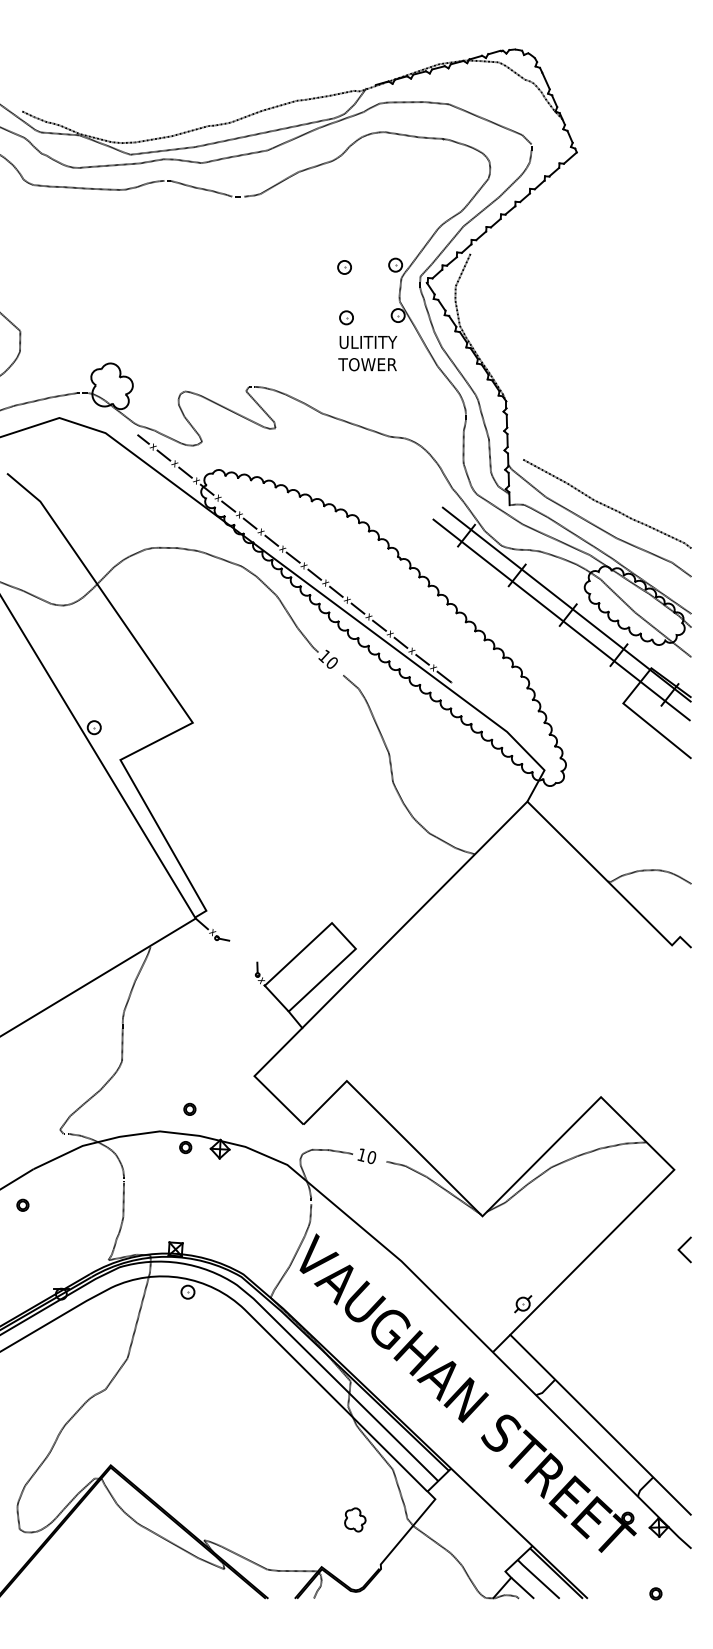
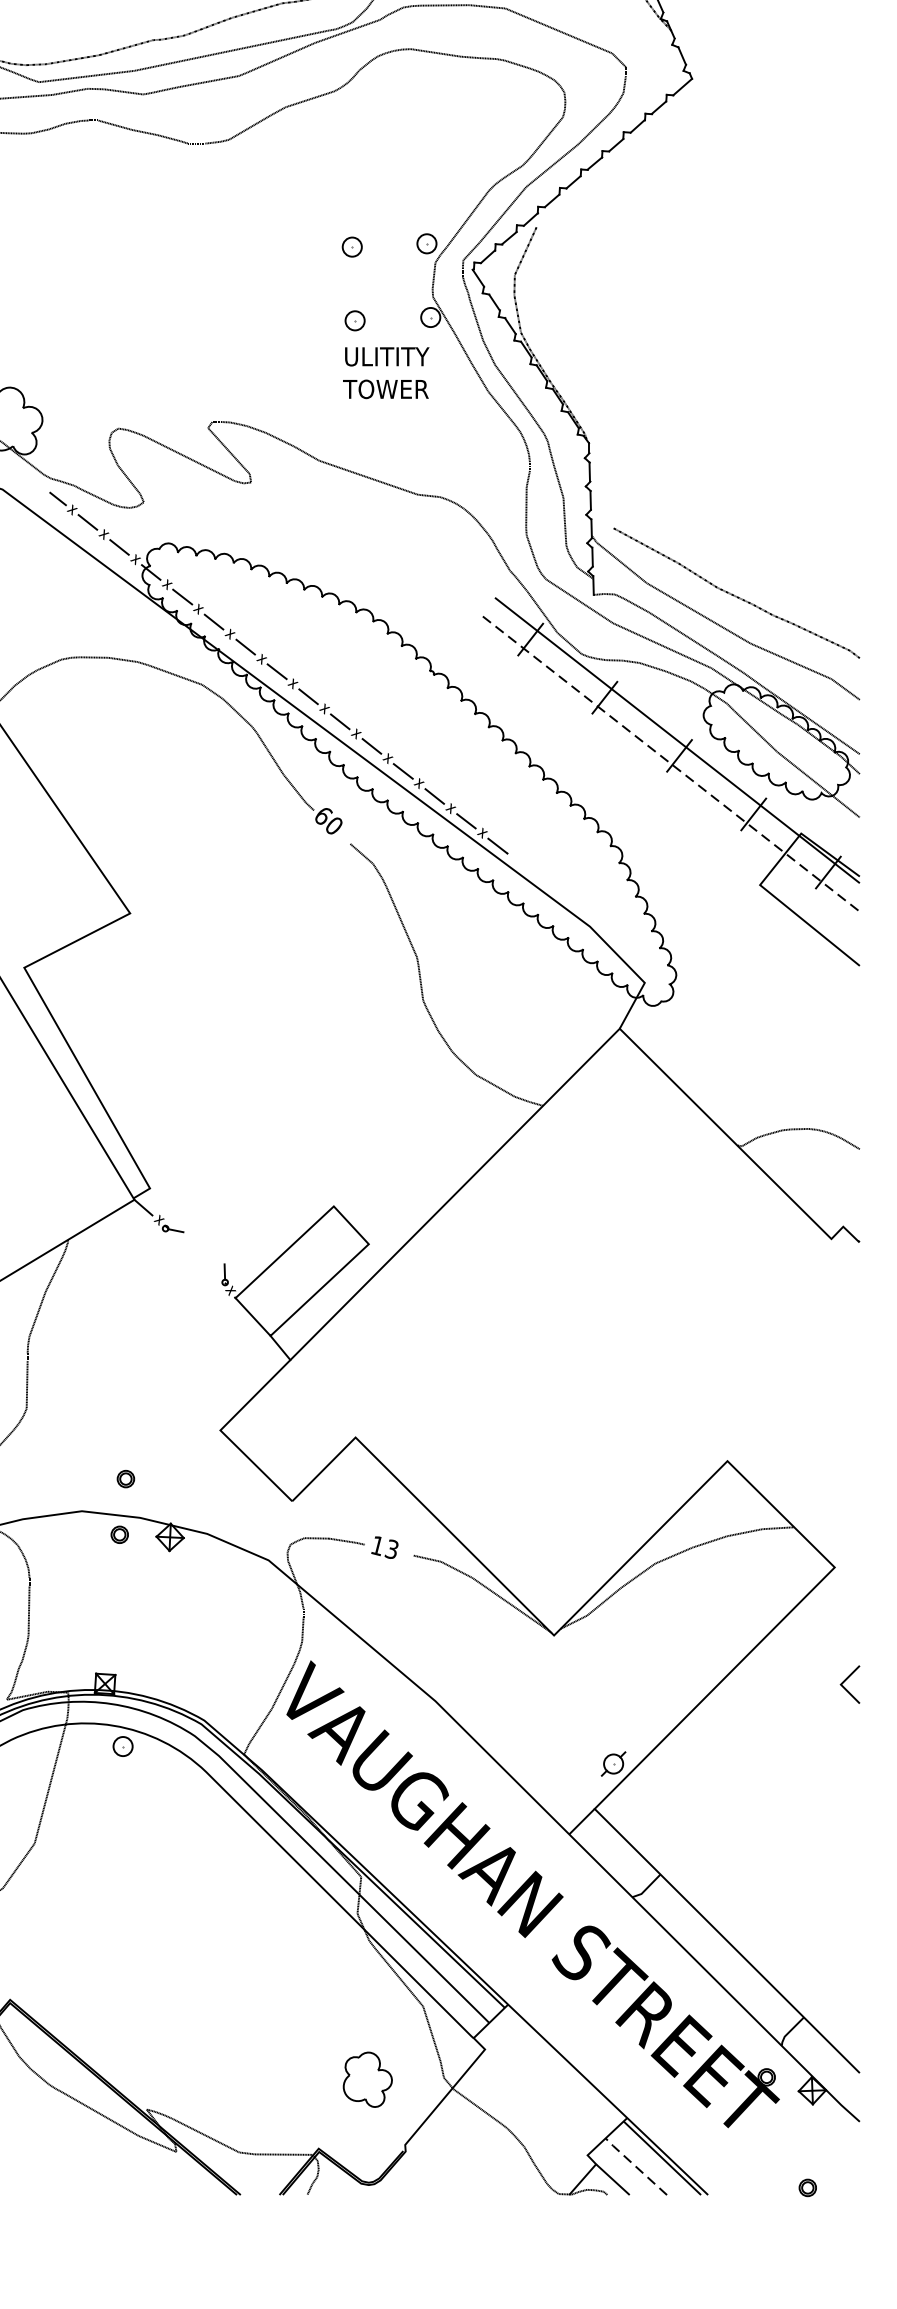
line: (561, 619) -> (669, 762), solid -> dashed
text: (324, 656) -> (322, 816), 10 -> 60
text: (371, 1156) -> (391, 1547), 10 -> 13
part: (355, 1519) -> (368, 2079), size x1.6
line: (537, 1578) -> (634, 2165), solid -> dashed

